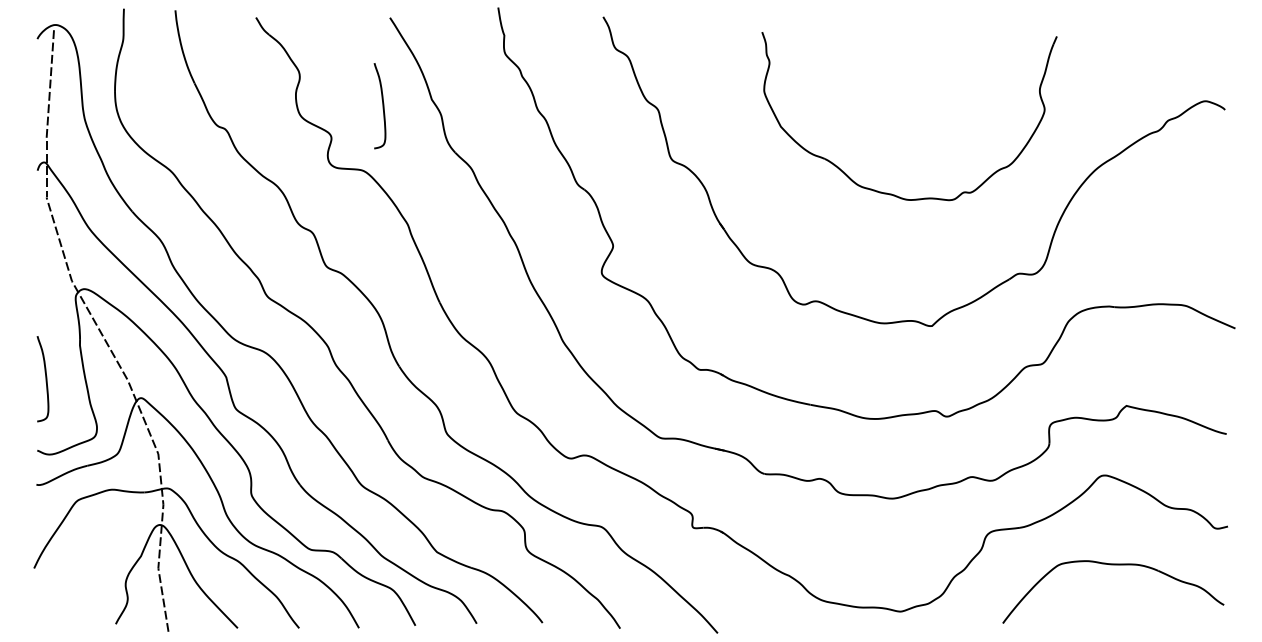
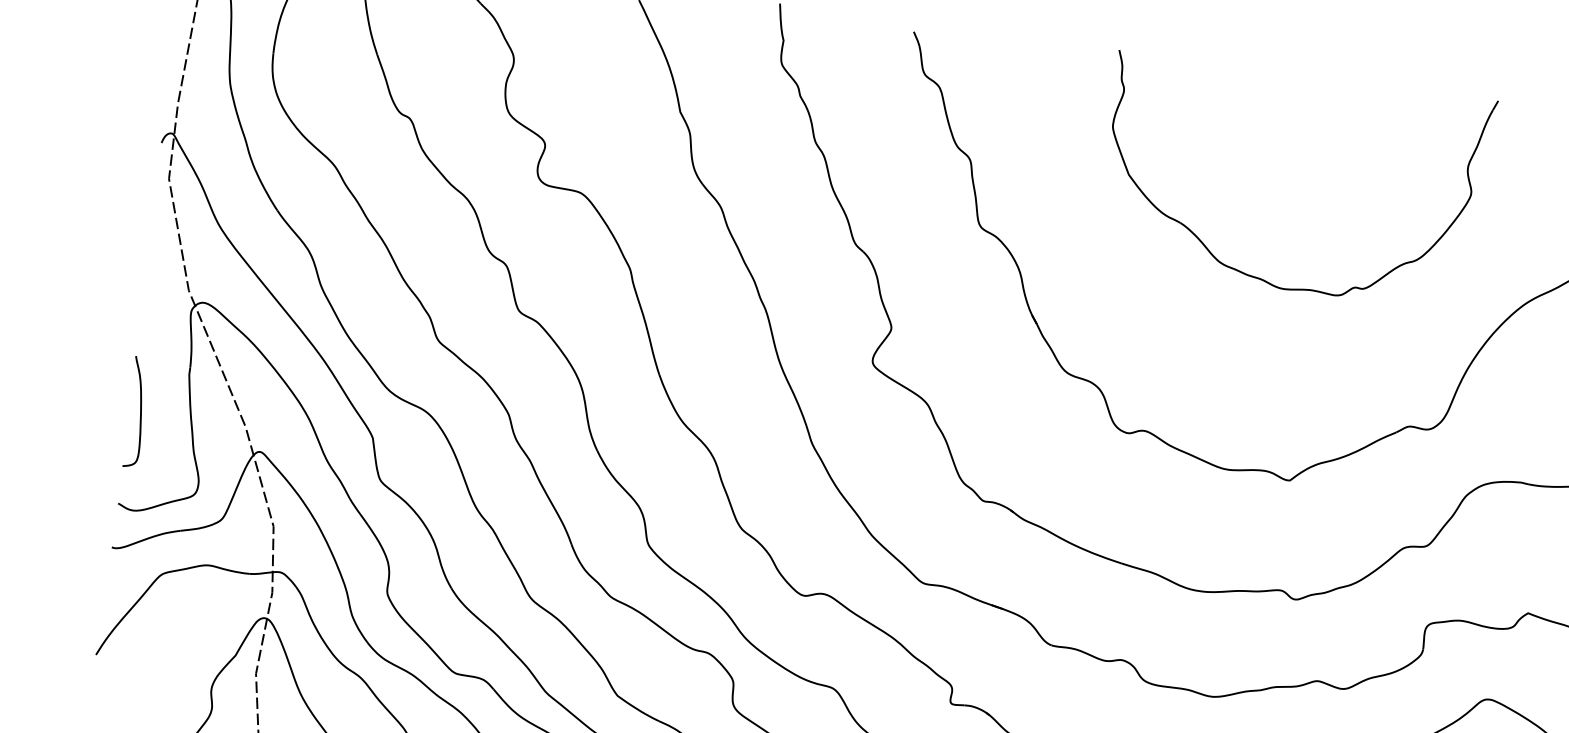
curve: (382, 106) -> (615, 113), removed
part: (891, 193) -> (1261, 277), moved

